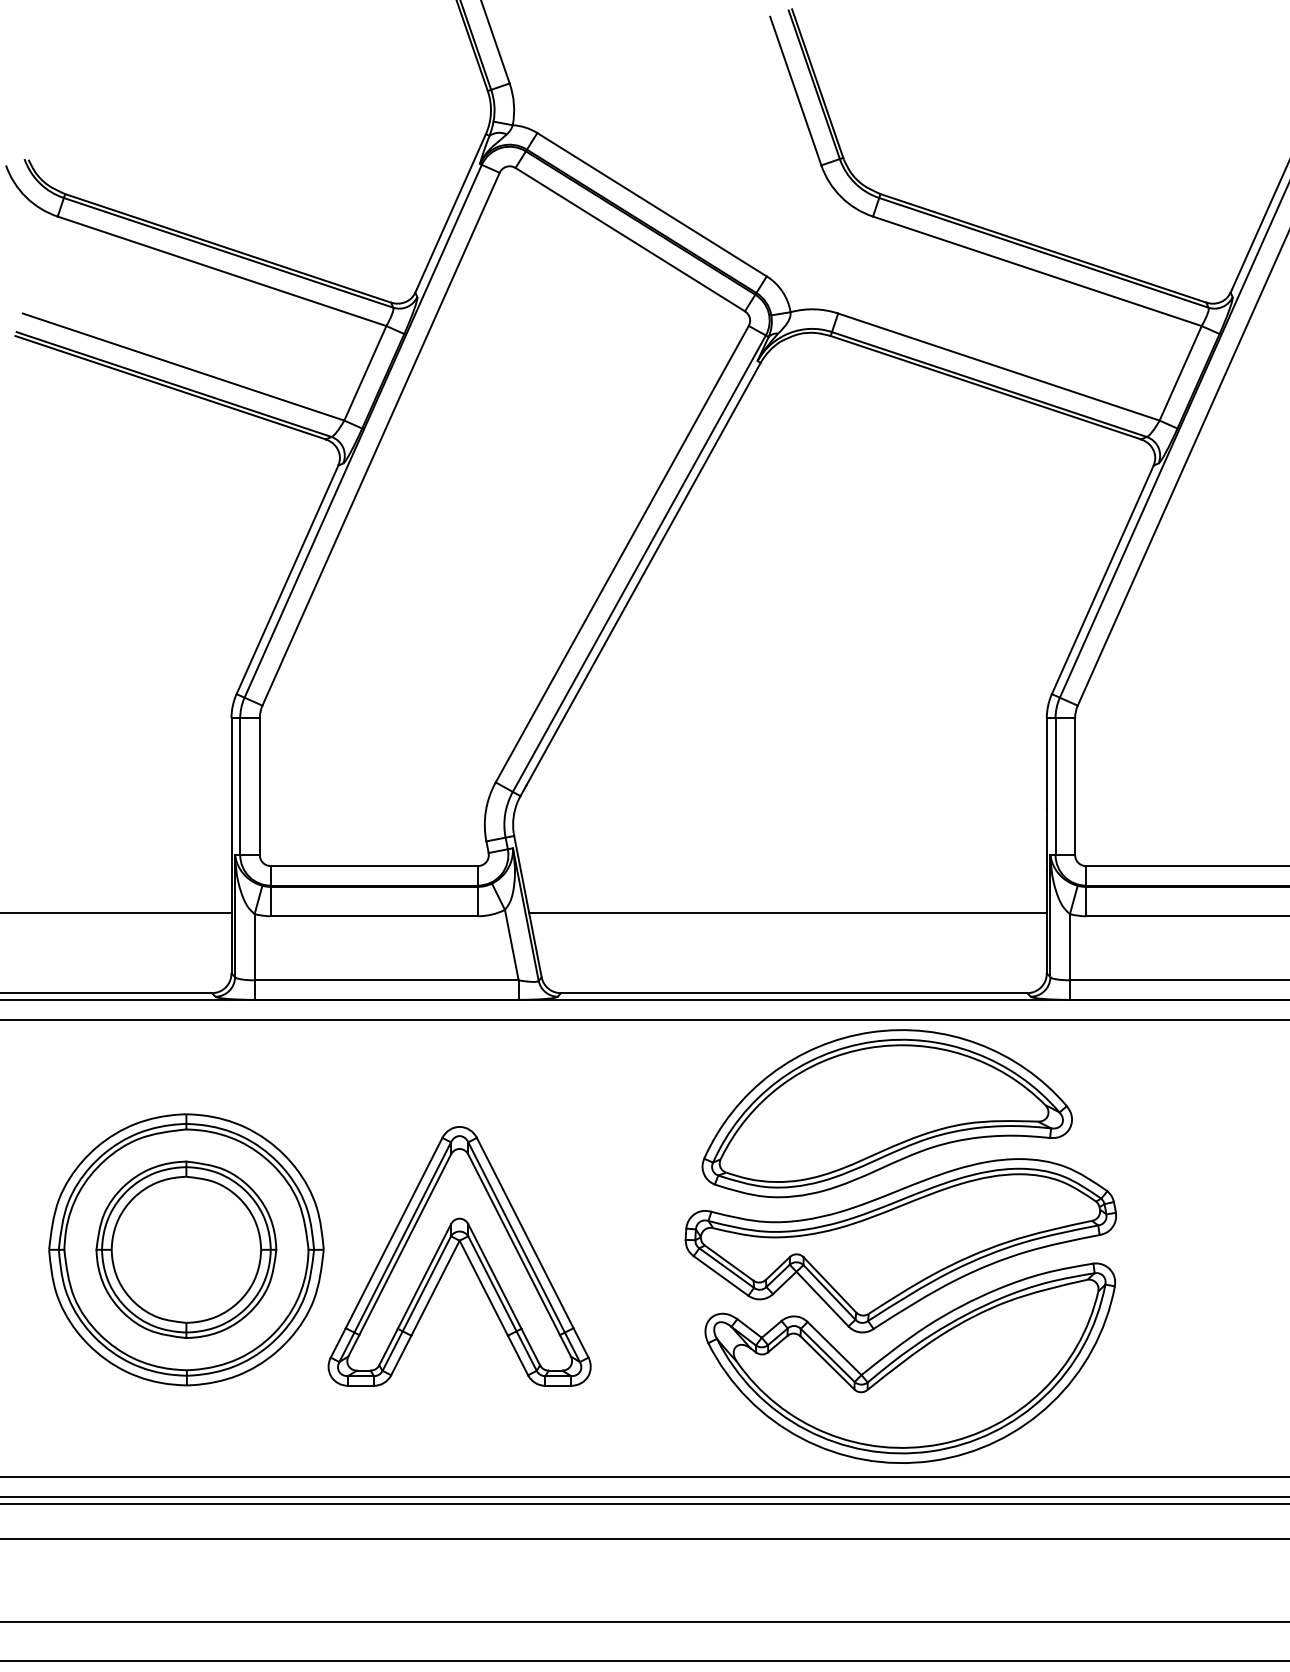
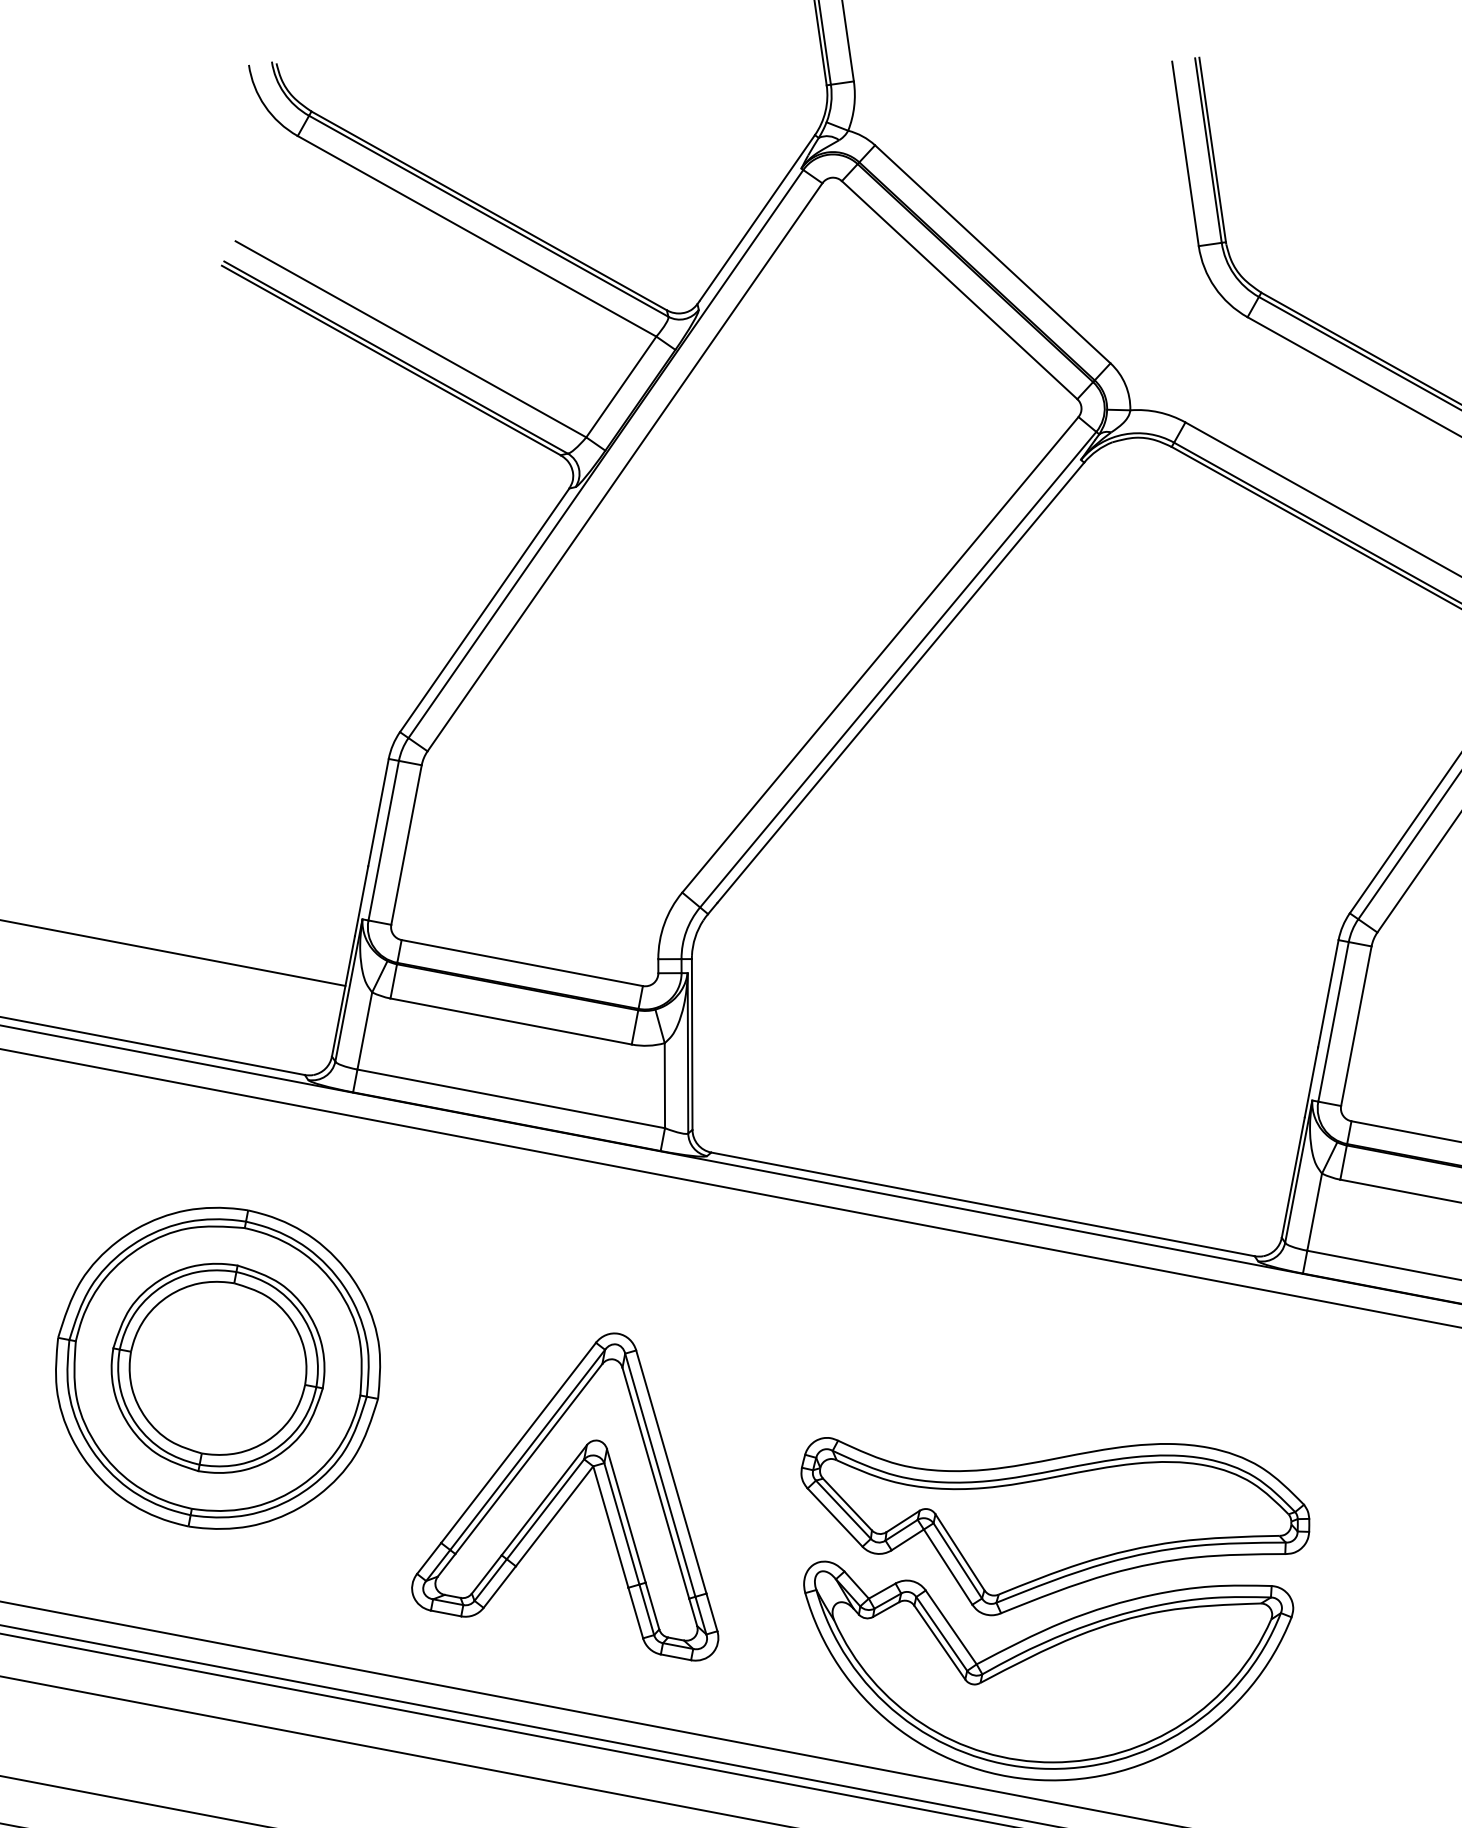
line: (787, 912) -> (993, 1108), removed
part: (886, 1113) -> (1063, 1365), removed
part: (459, 1256) -> (589, 1484), moved

